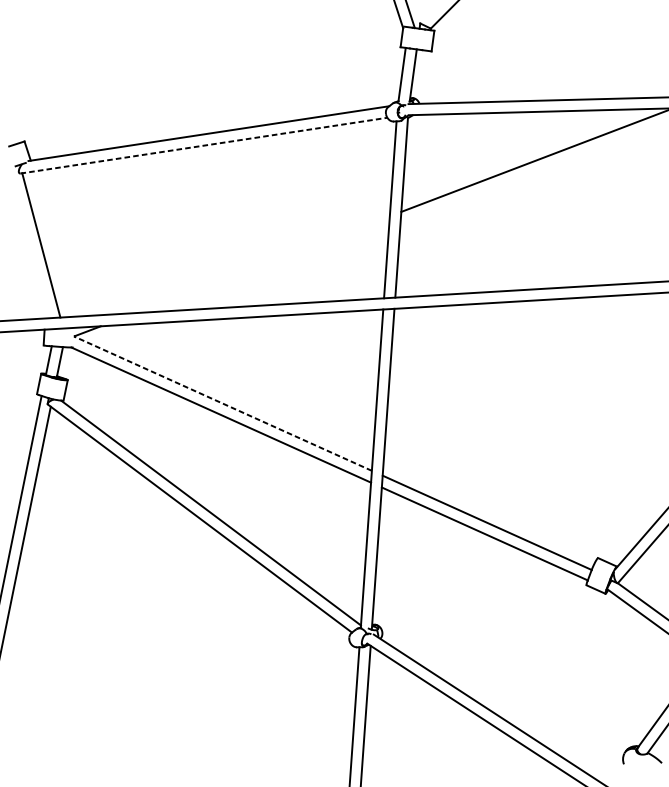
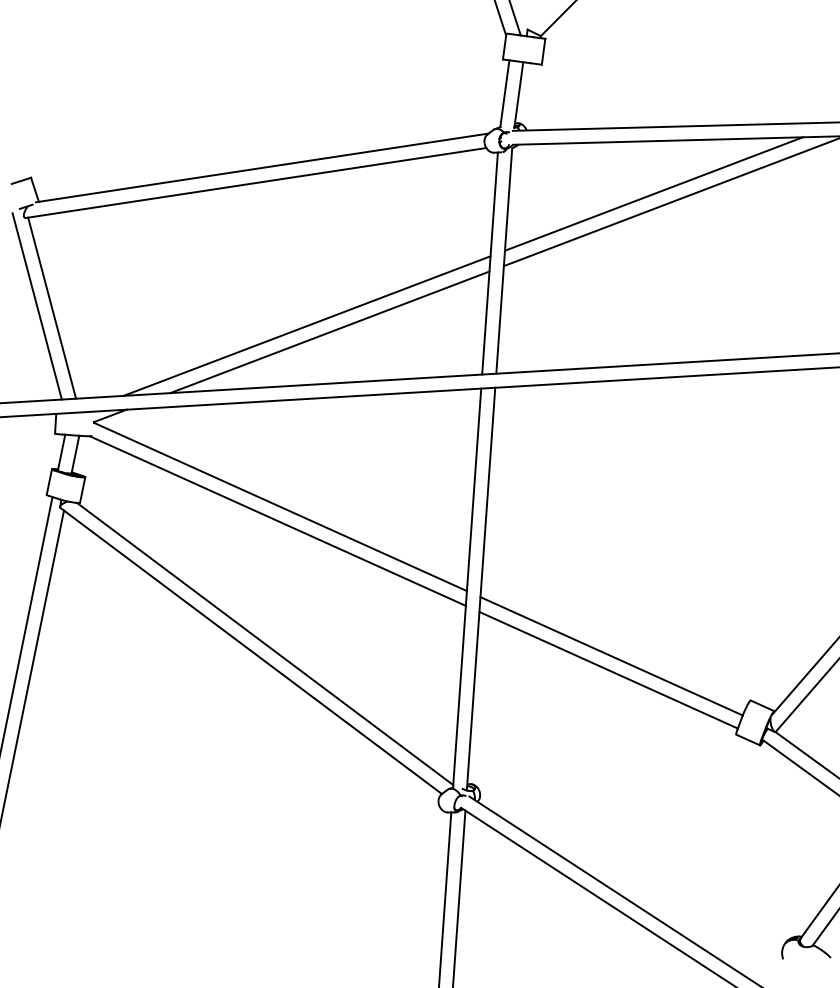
line: (204, 146) -> (256, 183), dashed -> solid
line: (520, 154) -> (653, 193), added
line: (28, 244) -> (36, 306), added
line: (244, 259) -> (306, 325), added
line: (262, 264) -> (329, 332), added
line: (223, 403) -> (280, 506), dashed -> solid

